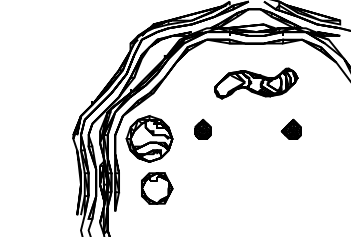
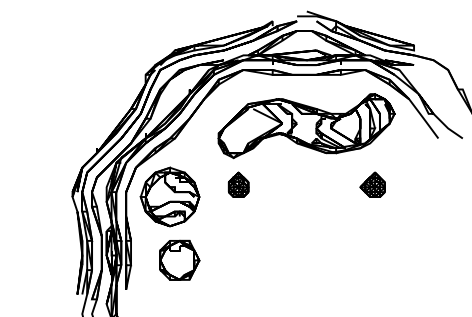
part: (256, 83) -> (306, 126), size x1.67
part: (291, 129) -> (372, 184), moved

